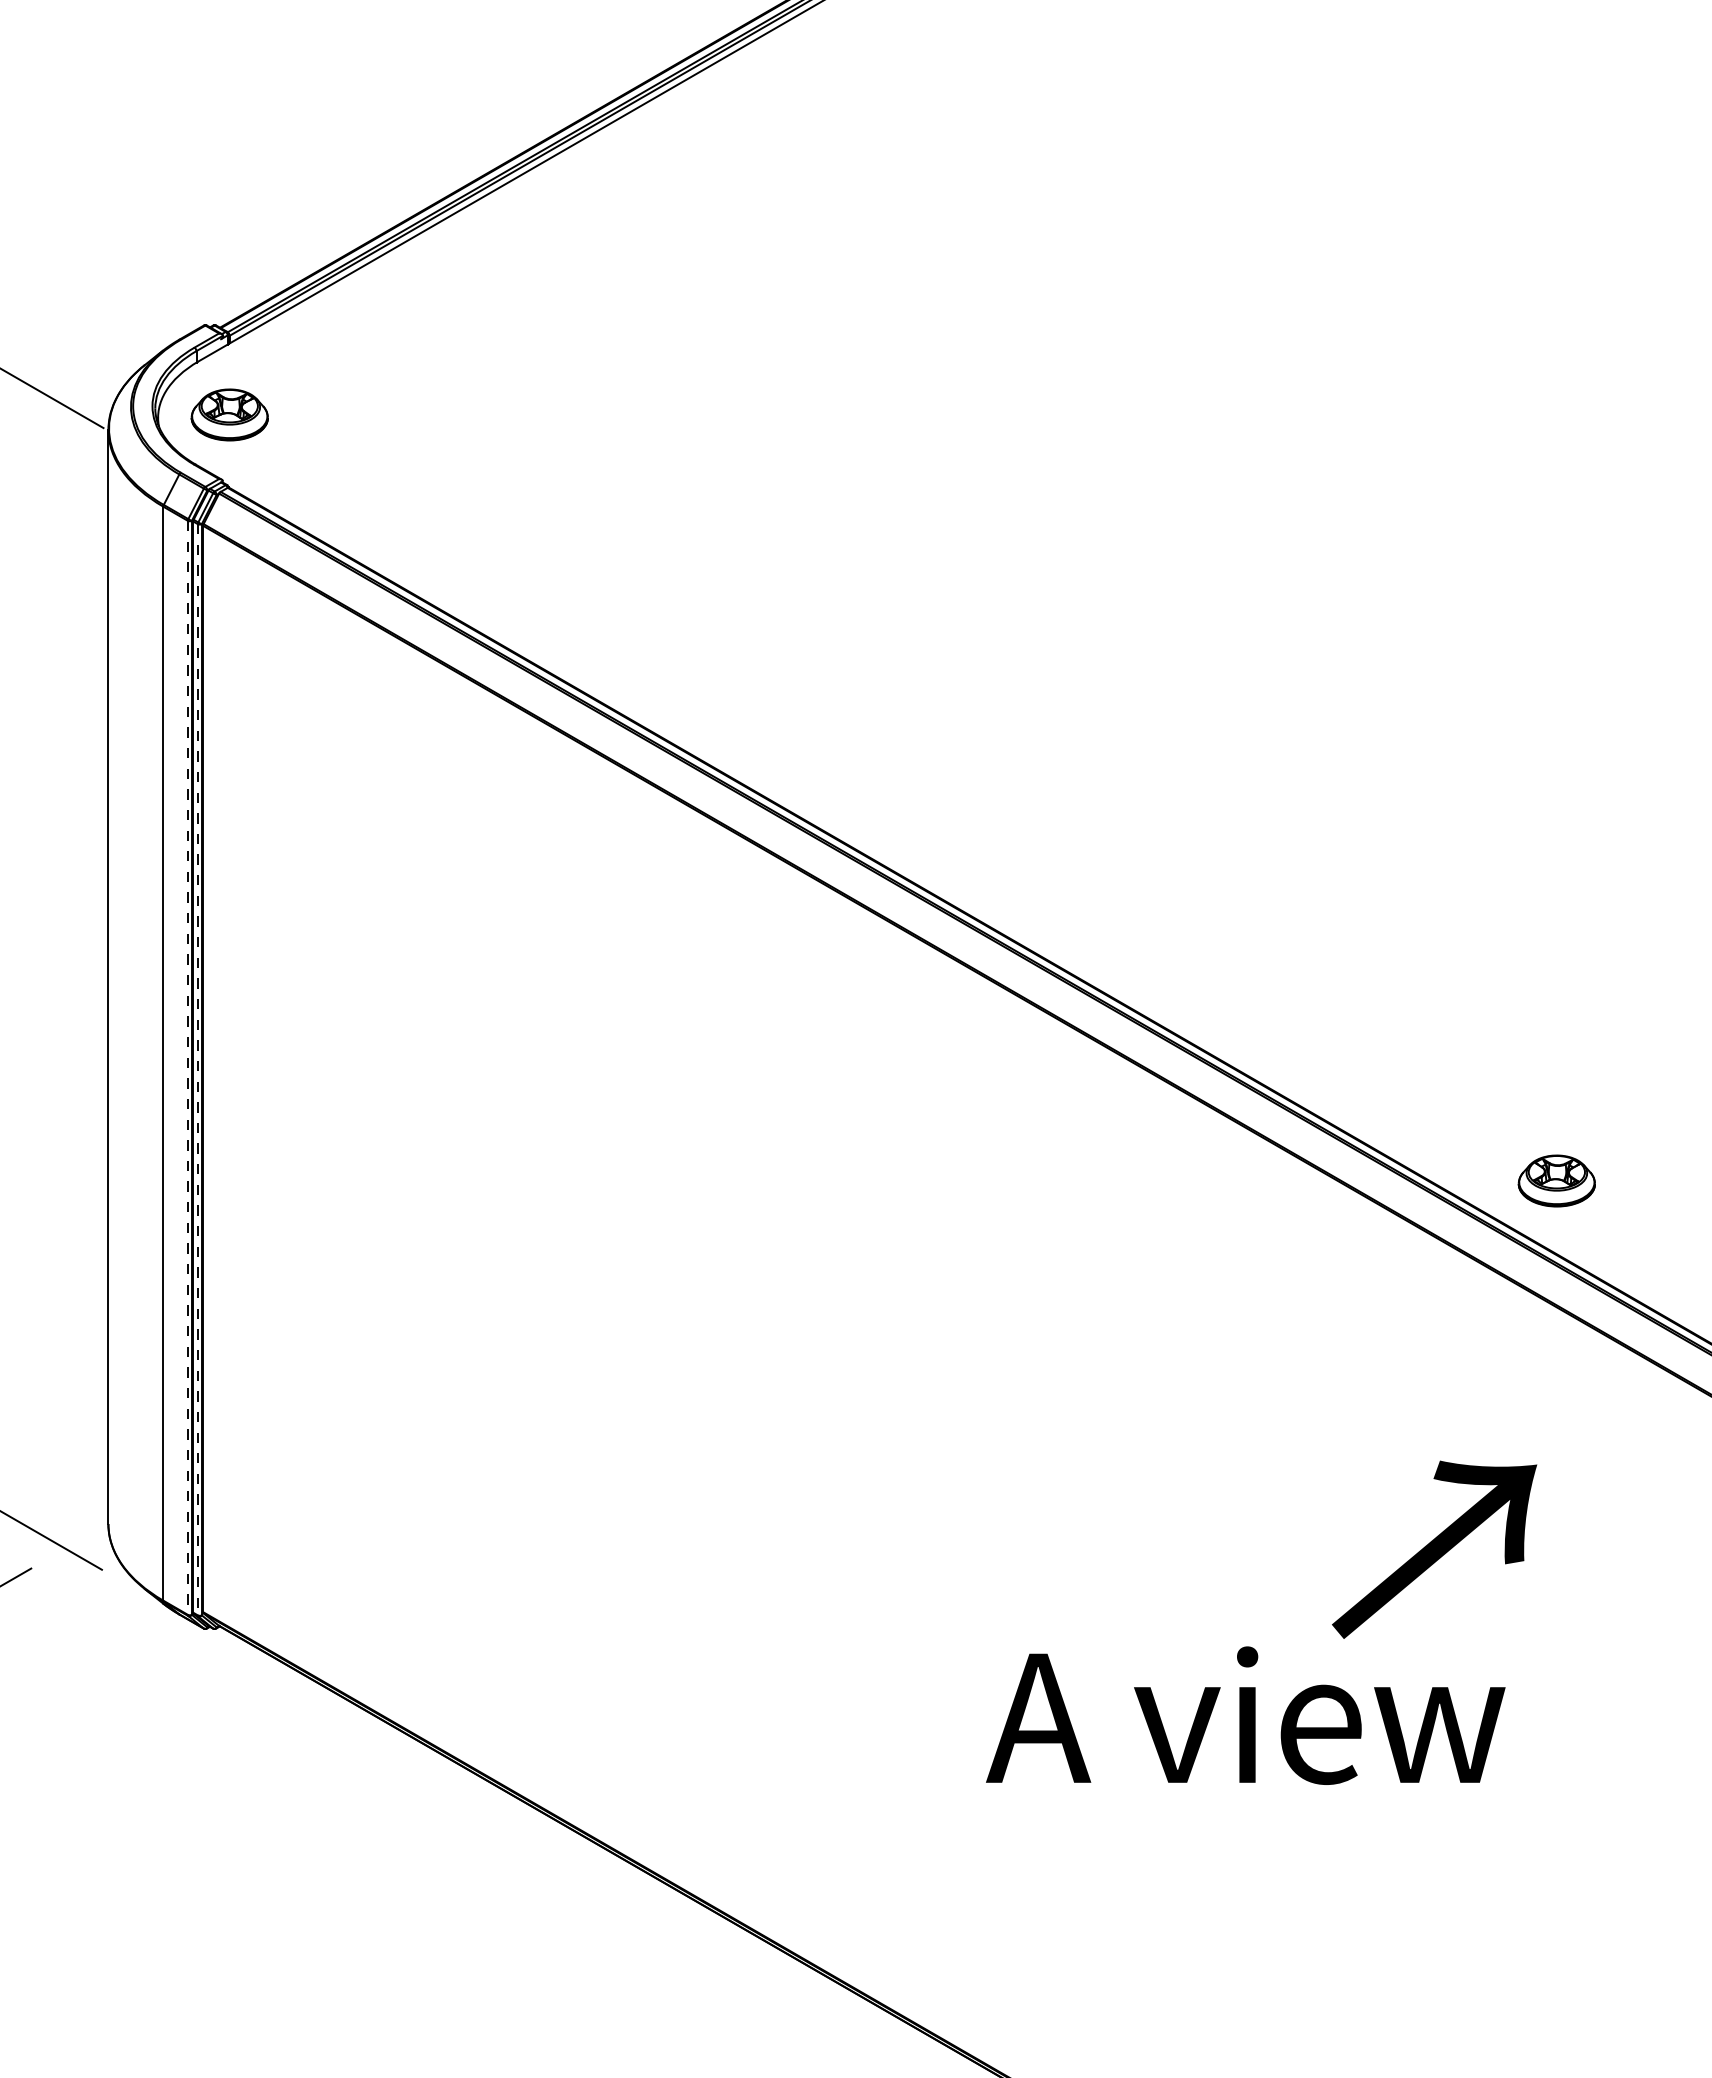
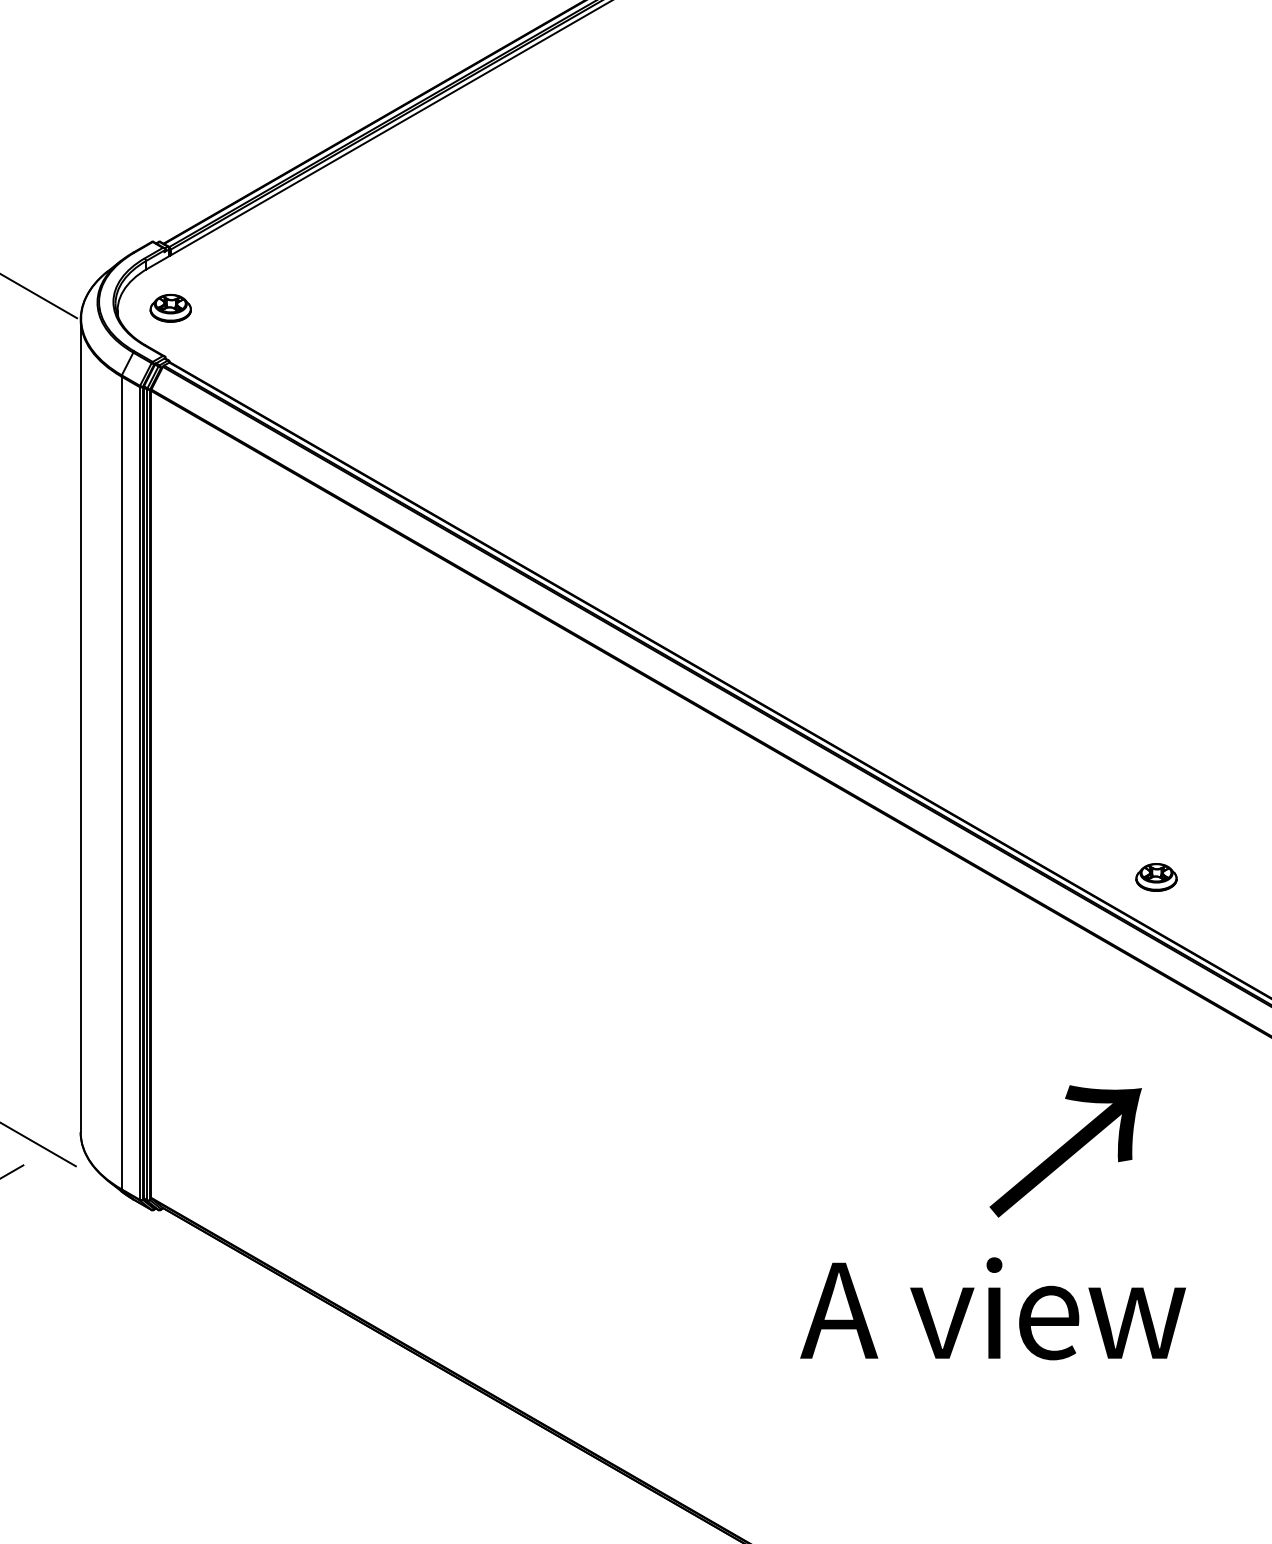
part: (229, 414) -> (170, 308), size x0.71
line: (187, 1067) -> (139, 793), dashed -> solid
line: (197, 1069) -> (146, 794), dashed -> solid
part: (1556, 1180) -> (1156, 877), size x0.71
text: (1245, 1715) -> (992, 1308), moved

